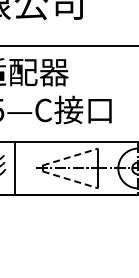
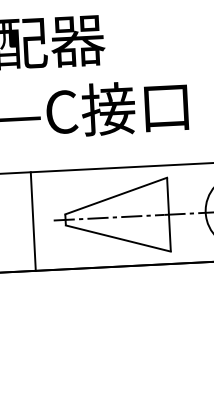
line: (71, 156) -> (117, 195), dashed -> solid
line: (15, 168) -> (33, 221), moved
line: (71, 180) -> (120, 239), dashed -> solid

